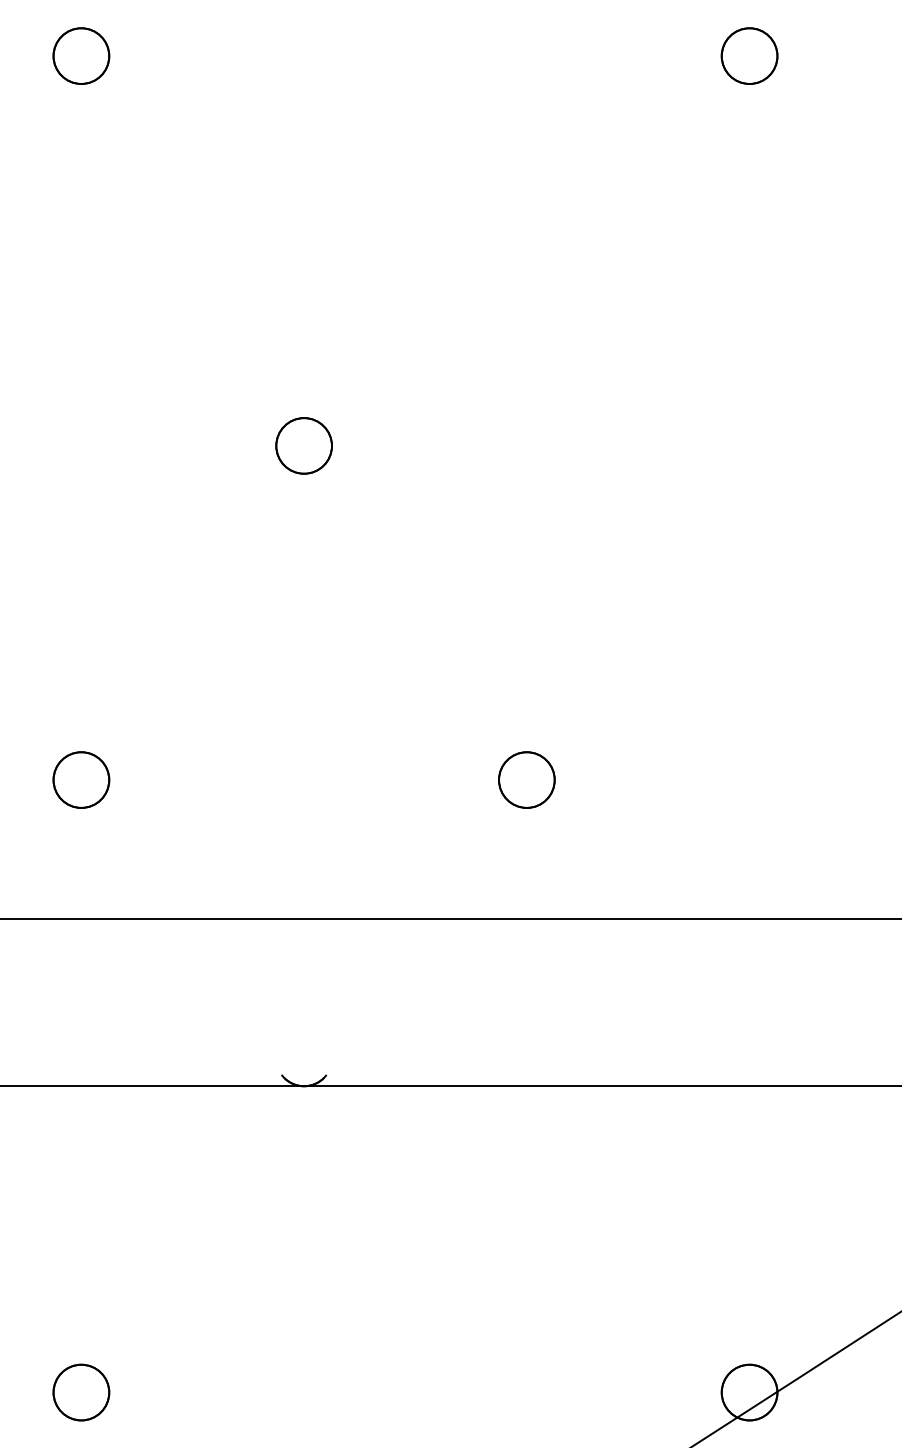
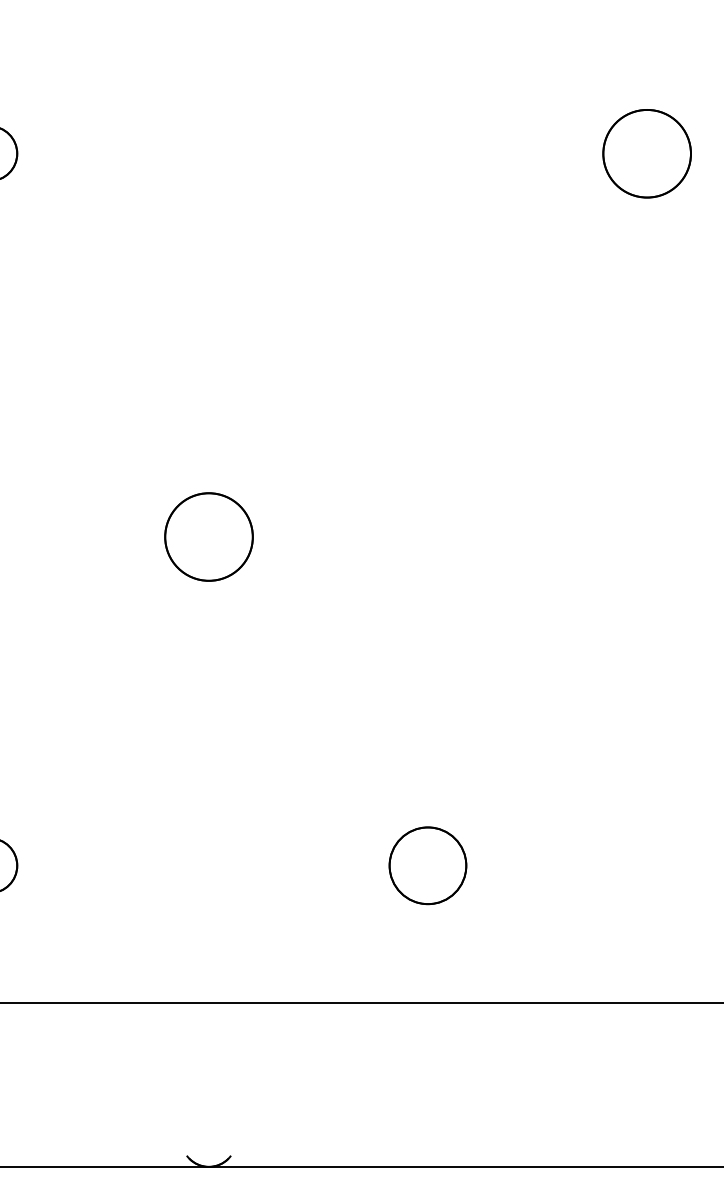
part: (749, 55) -> (646, 153), size x1.6
part: (303, 445) -> (208, 536), size x1.6
part: (526, 779) -> (427, 865), size x1.4

